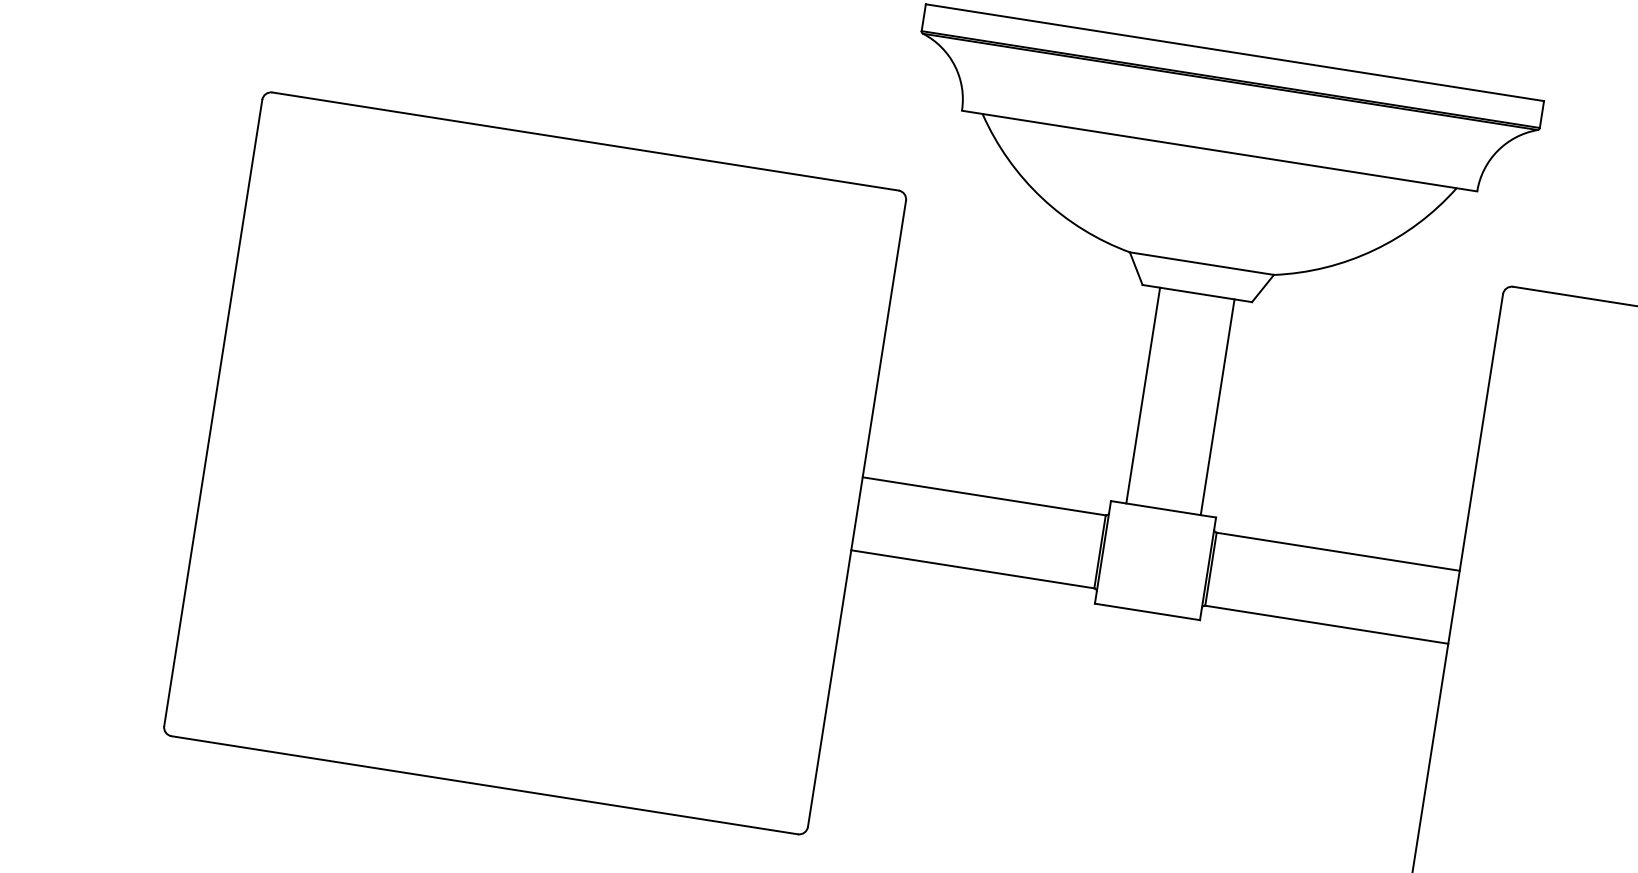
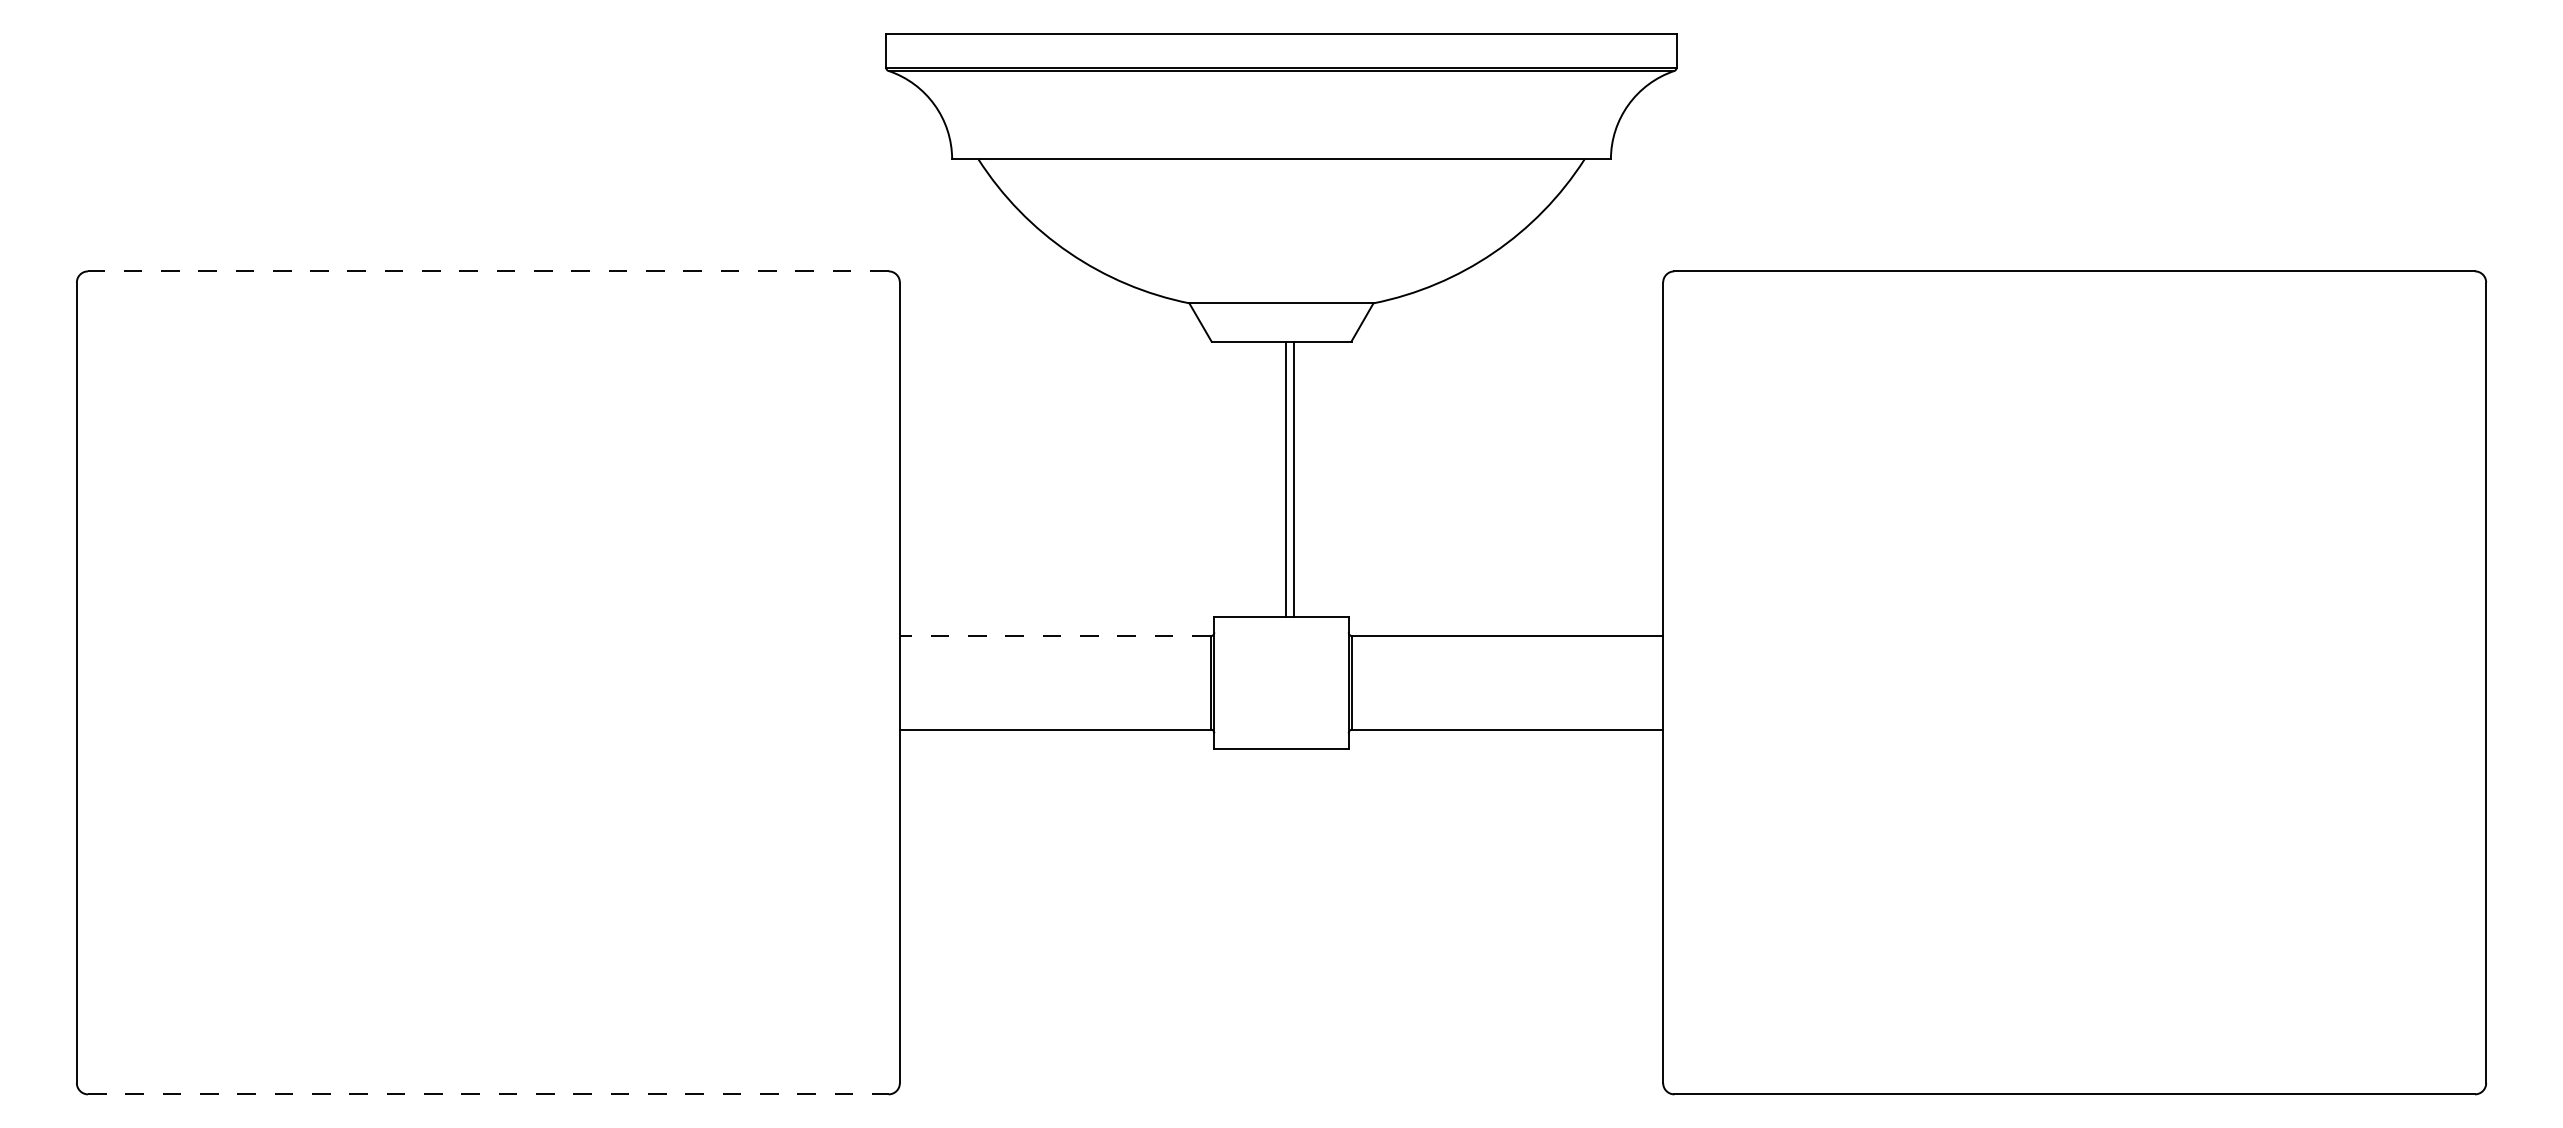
line: (584, 141) -> (487, 271), solid -> dashed
line: (1142, 395) -> (1285, 479), moved
line: (1217, 407) -> (1294, 479), moved
line: (983, 496) -> (1054, 636), solid -> dashed
line: (484, 785) -> (488, 1094), solid -> dashed

